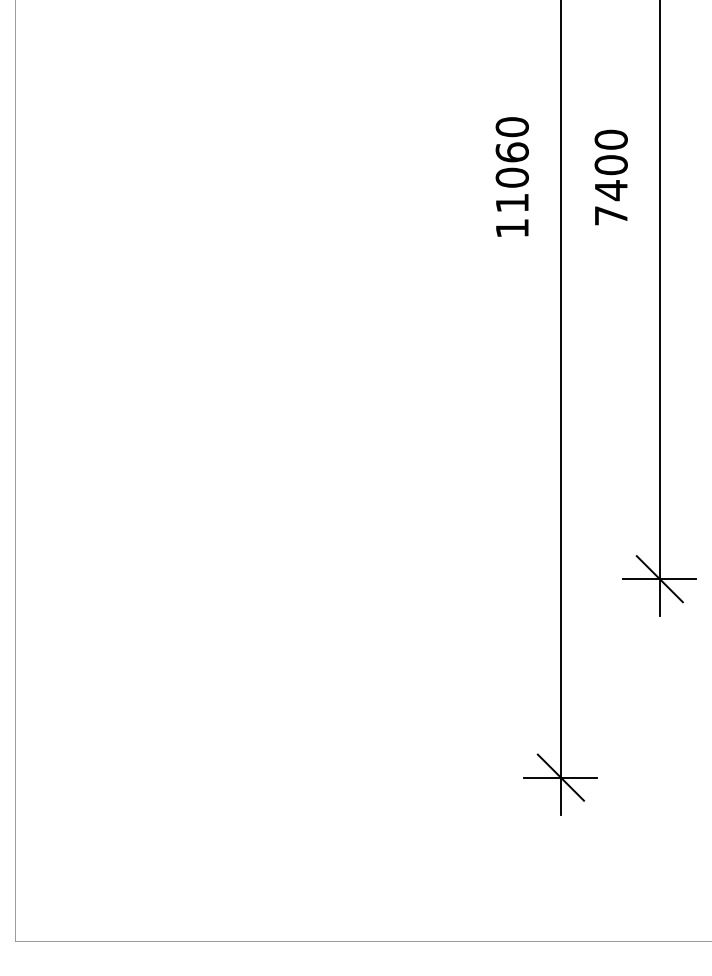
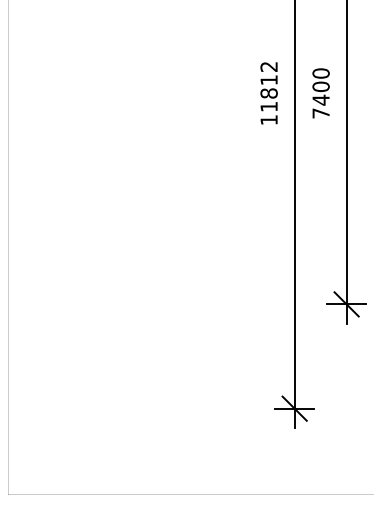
text: (511, 151) -> (268, 79), 11060 -> 11812

